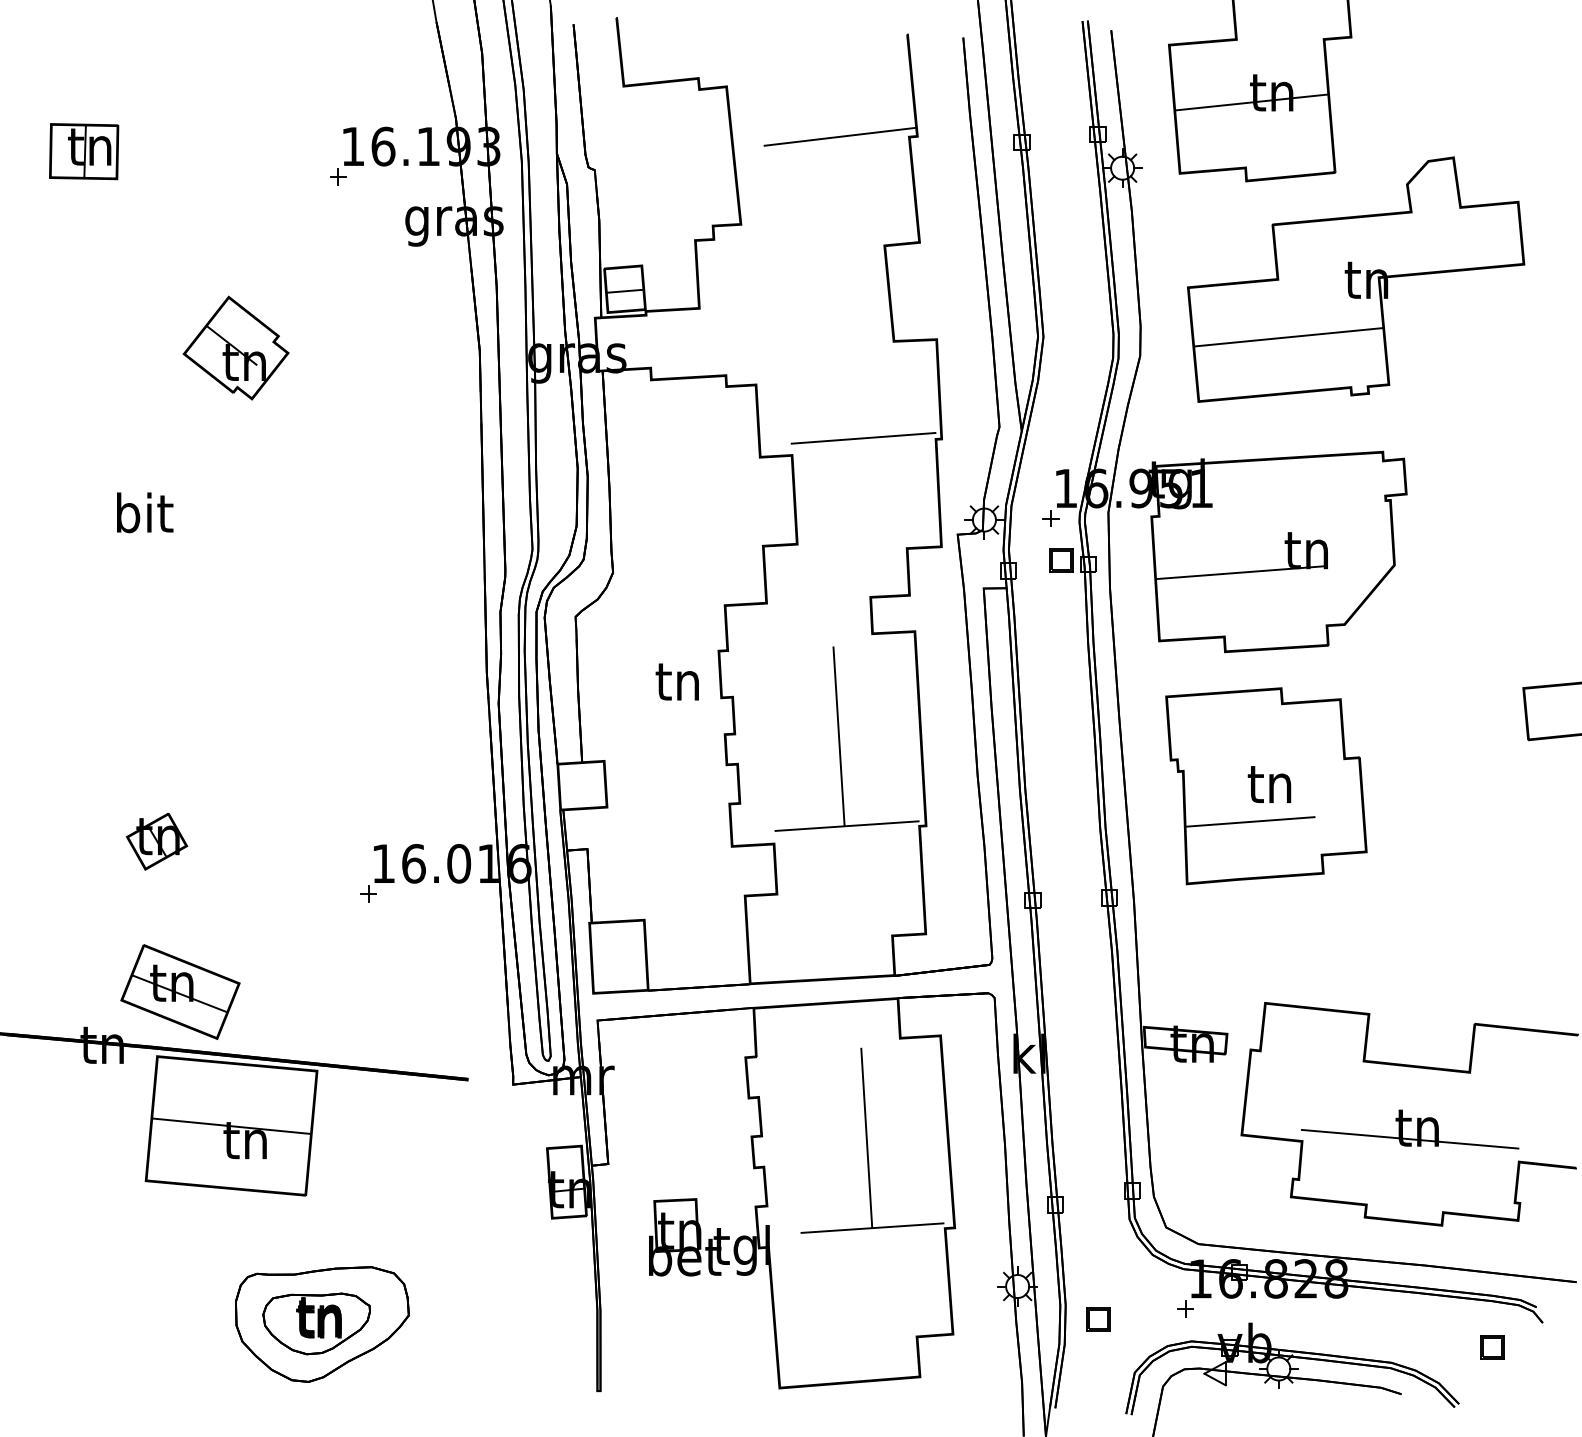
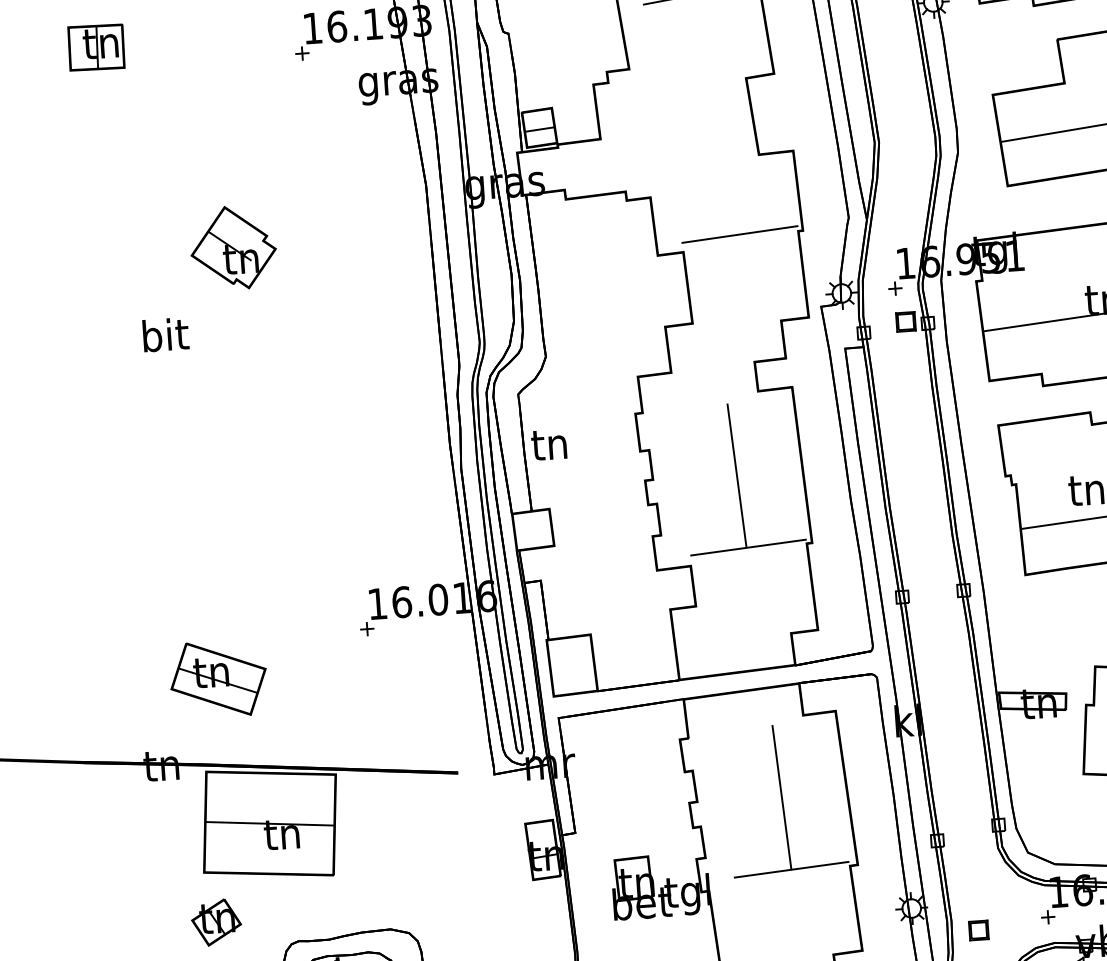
part: (235, 347) -> (232, 247), moved
text: (676, 681) -> (548, 444), moved
part: (156, 841) -> (216, 922), moved
part: (180, 991) -> (218, 678), moved

